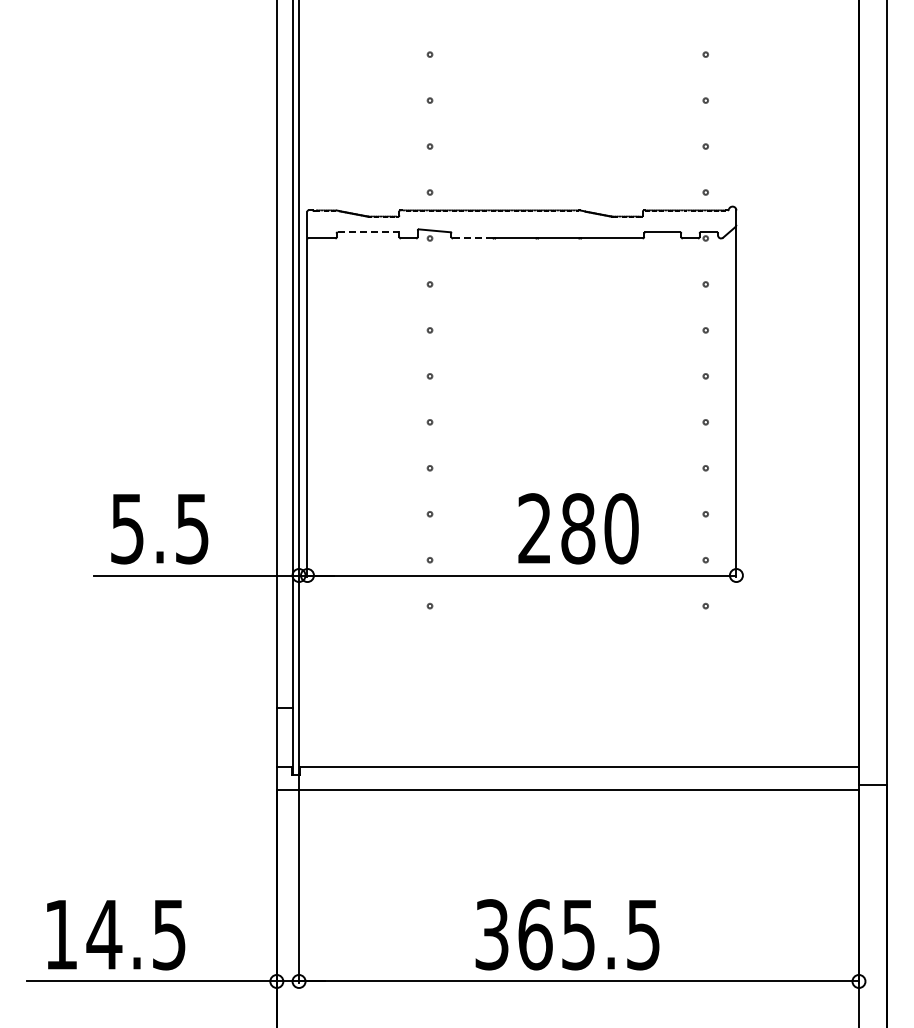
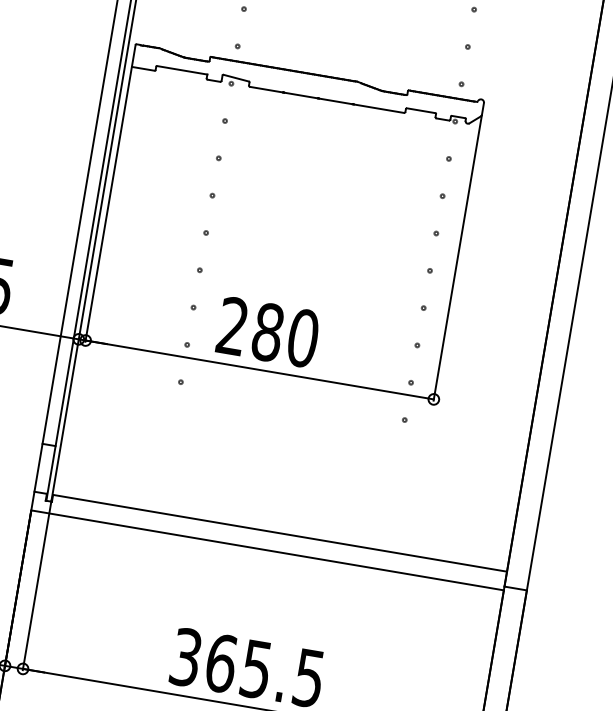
line: (368, 232) -> (182, 70), dashed -> solid
line: (473, 238) -> (266, 89), dashed -> solid
text: (578, 528) -> (268, 332), moved

